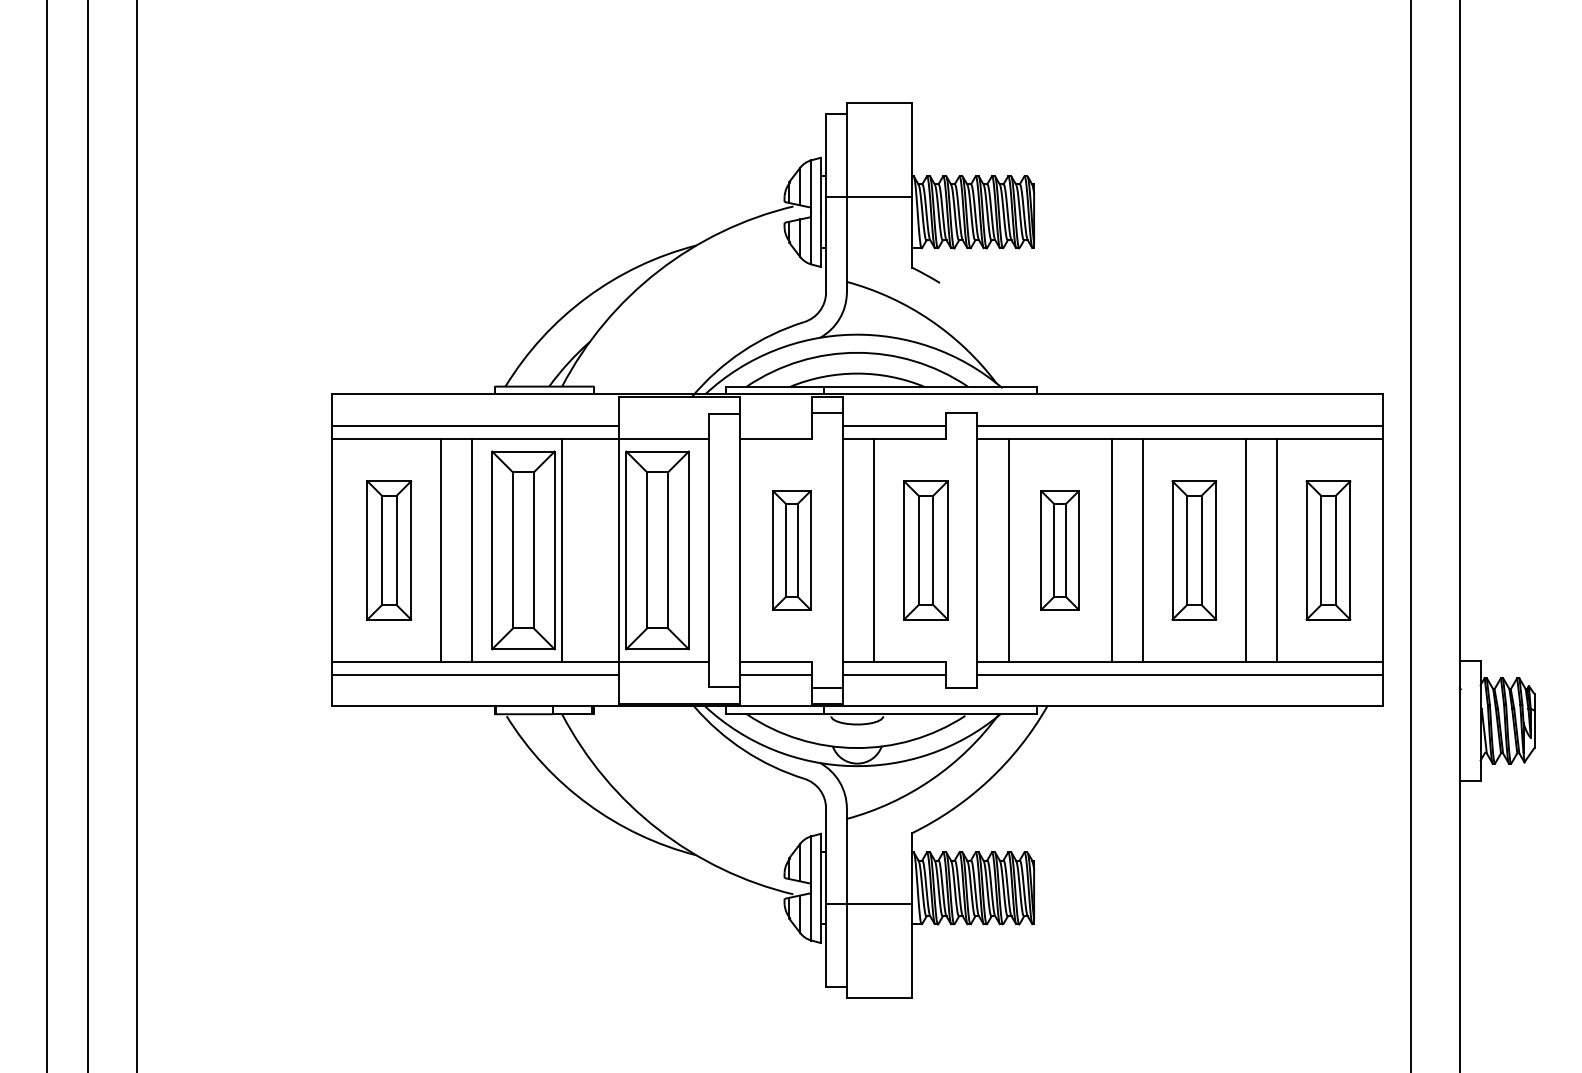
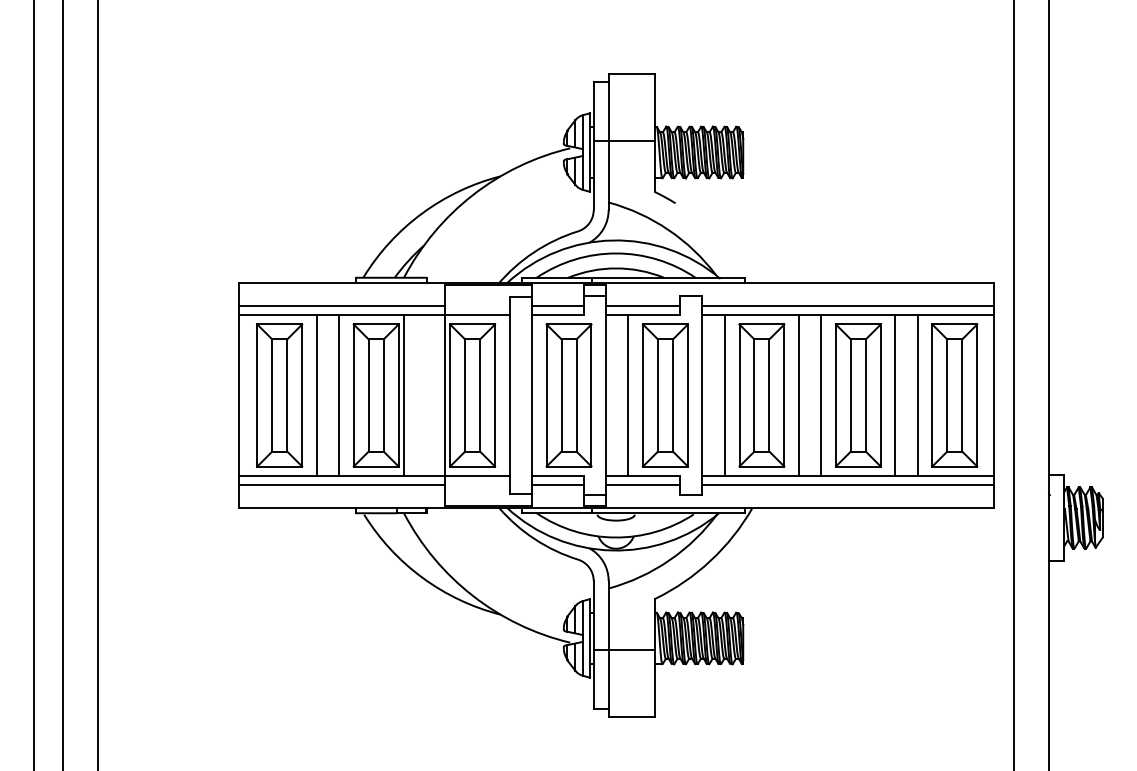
line: (776, 425) -> (558, 305), added
part: (389, 550) -> (279, 395), size x1.43
part: (791, 550) -> (568, 395), size x1.67
part: (925, 550) -> (665, 395), size x1.43
part: (1059, 550) -> (761, 395), size x1.67
part: (1194, 550) -> (858, 395), size x1.43
part: (1328, 550) -> (954, 395), size x1.43

